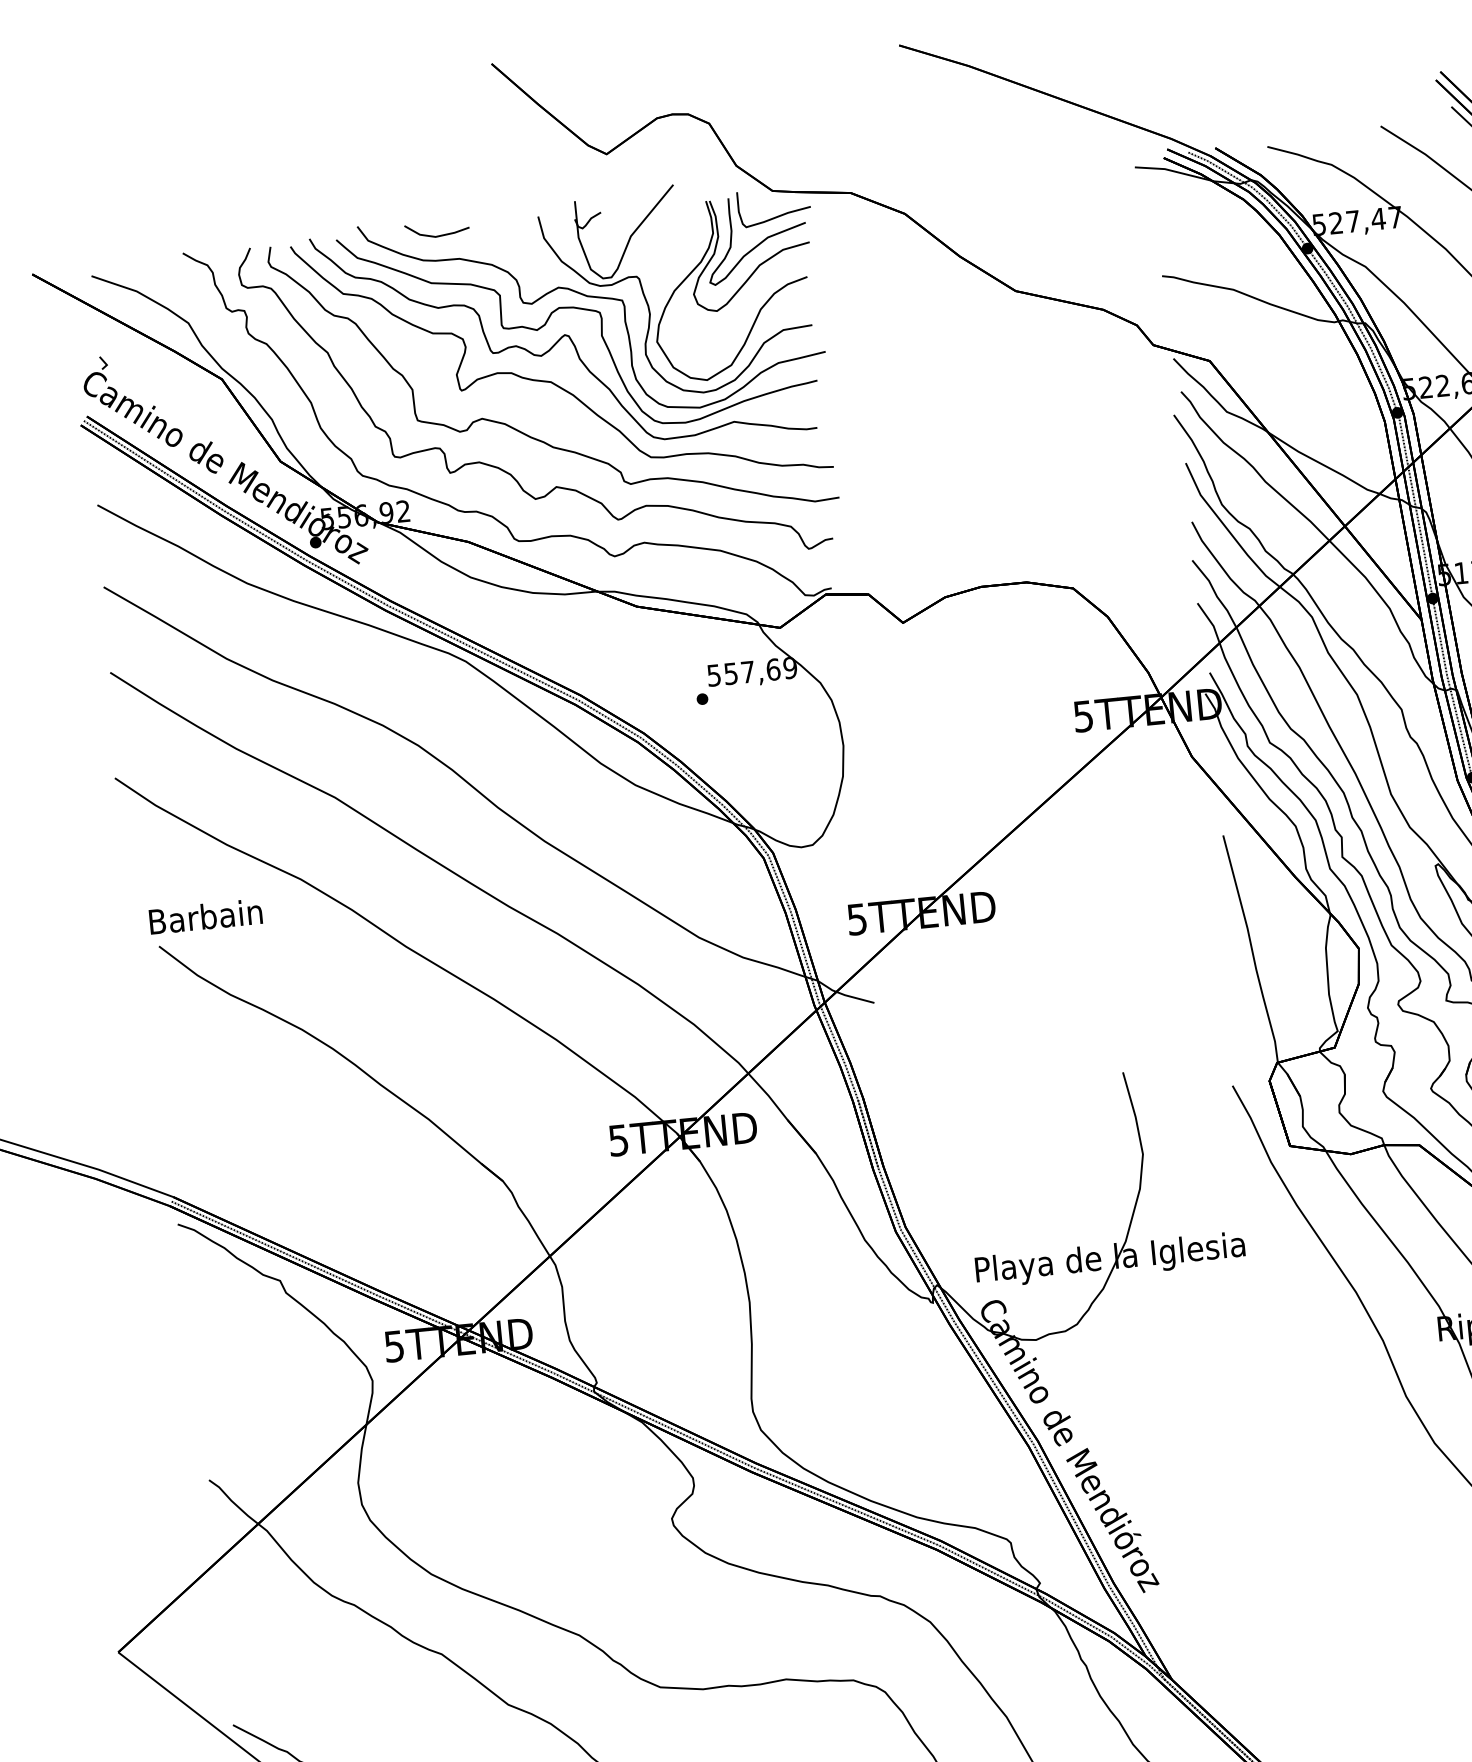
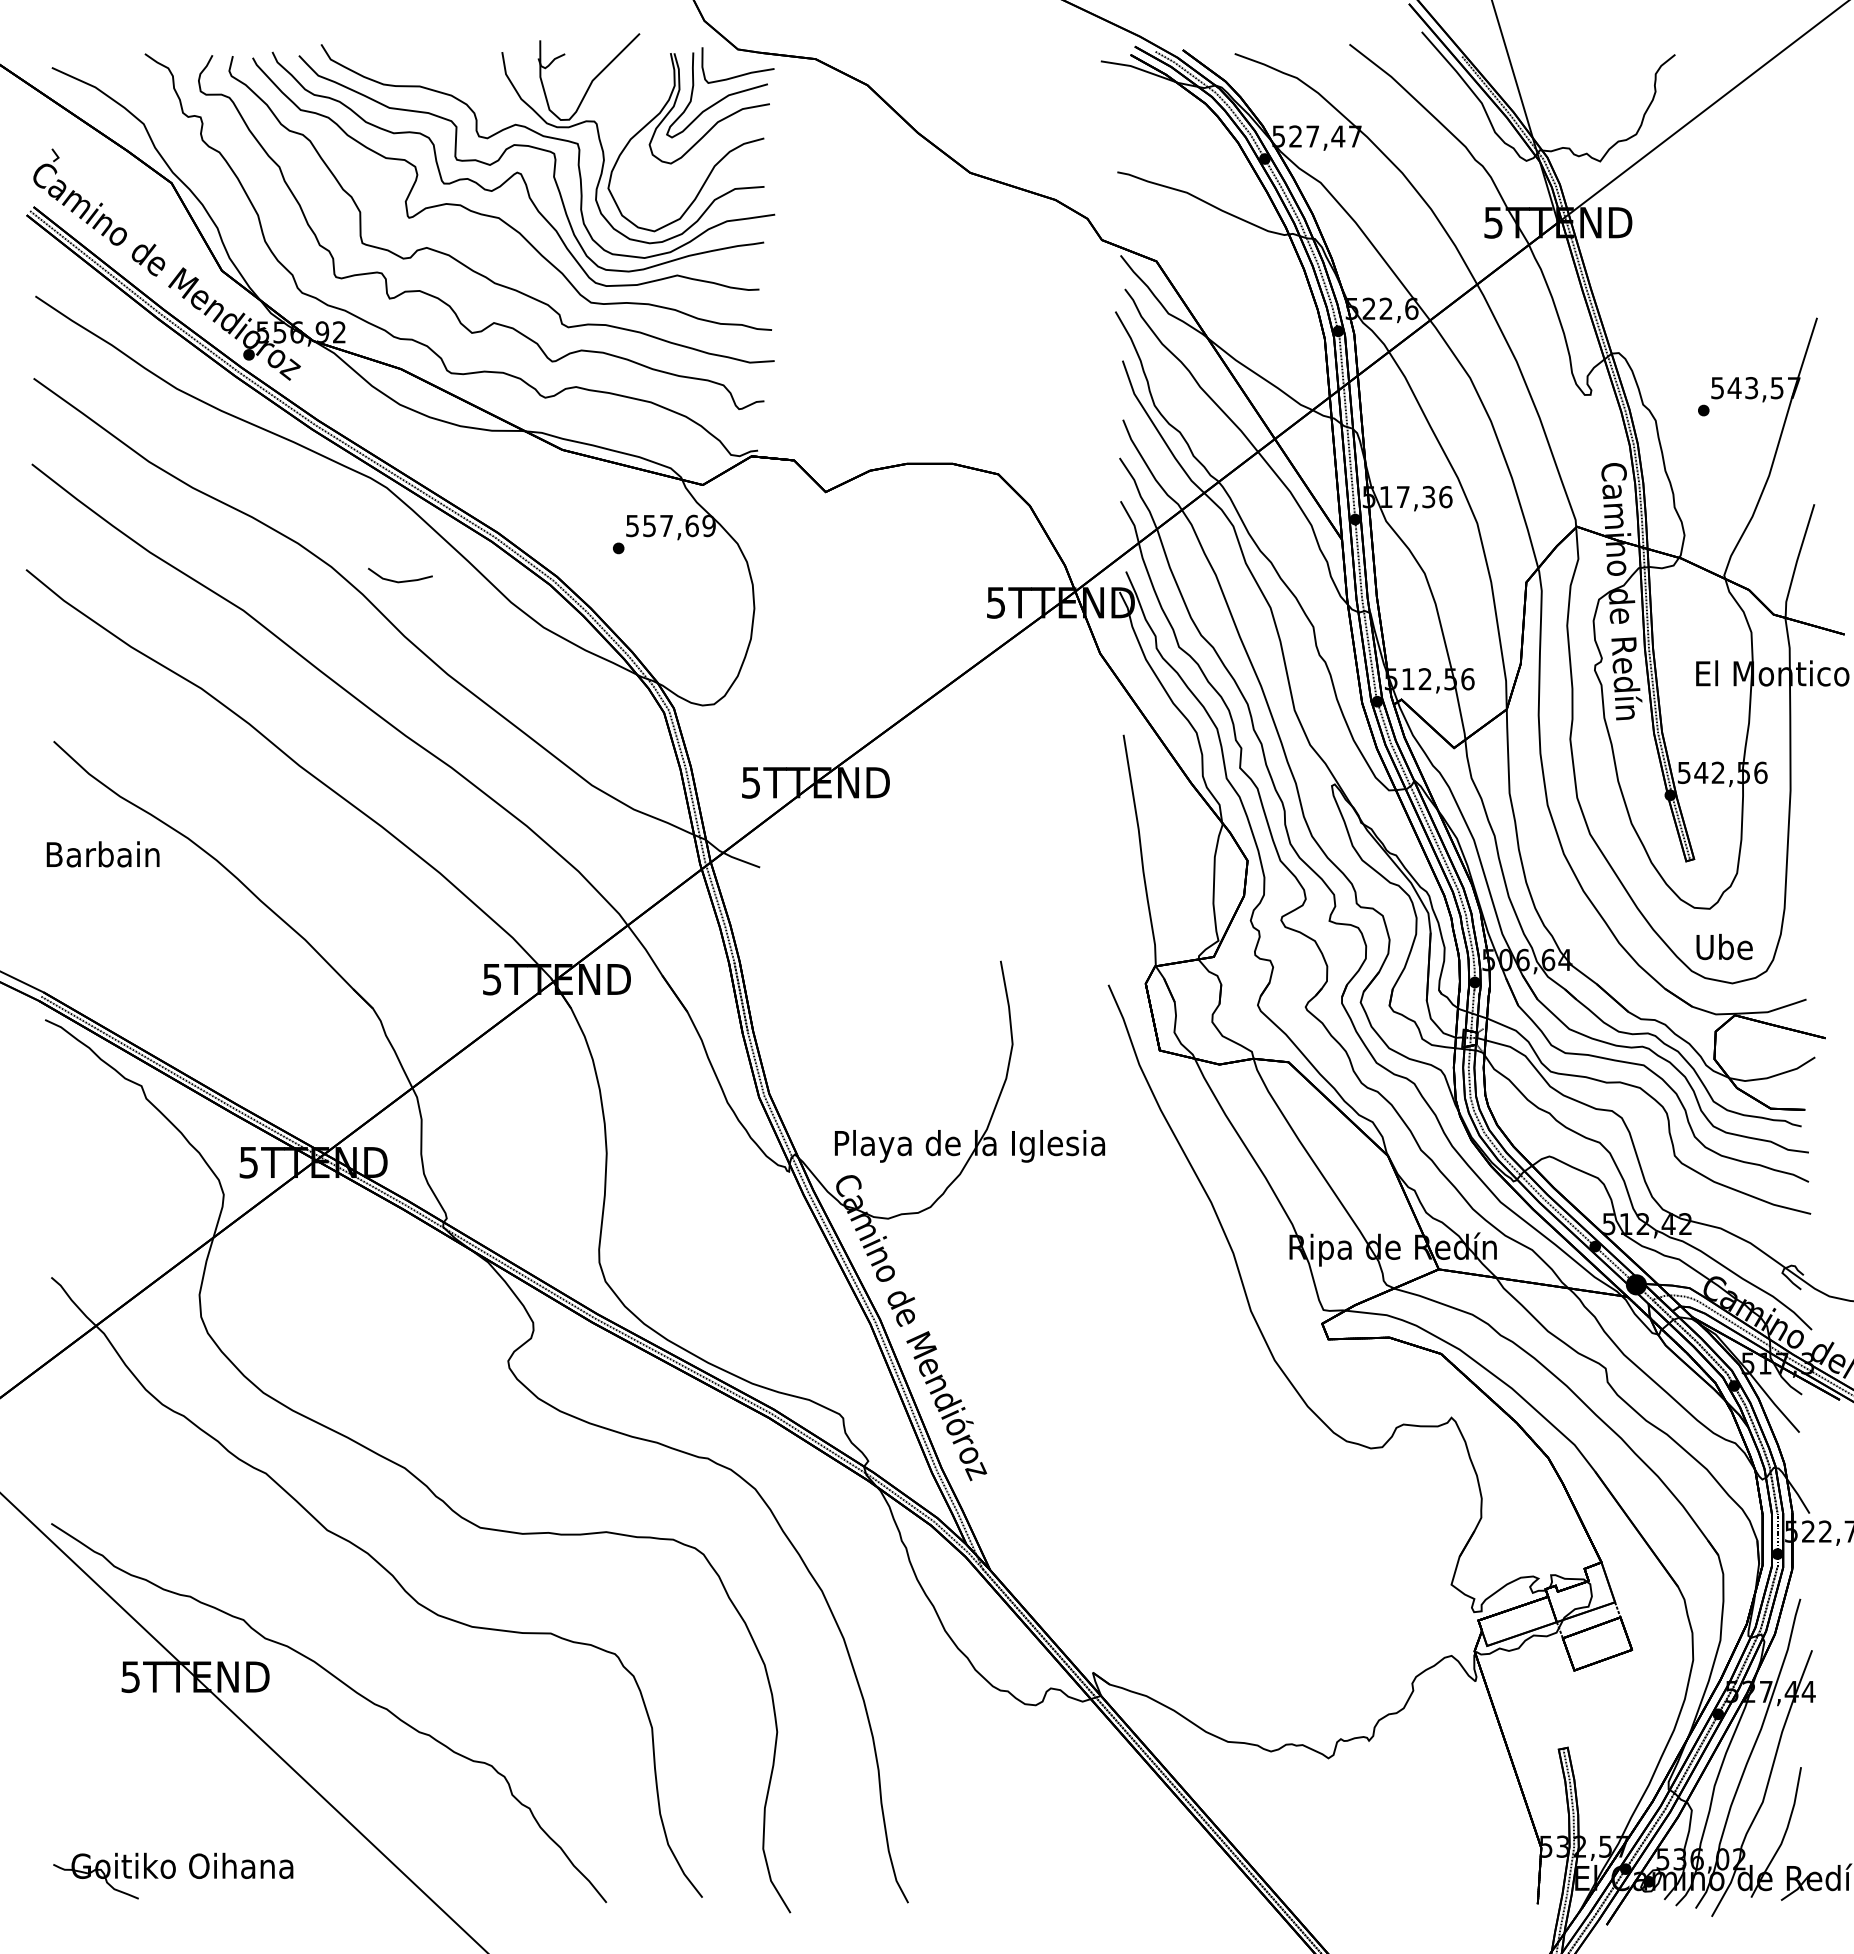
line: (439, 234) -> (402, 580), moved
text: (205, 916) -> (102, 854), moved

